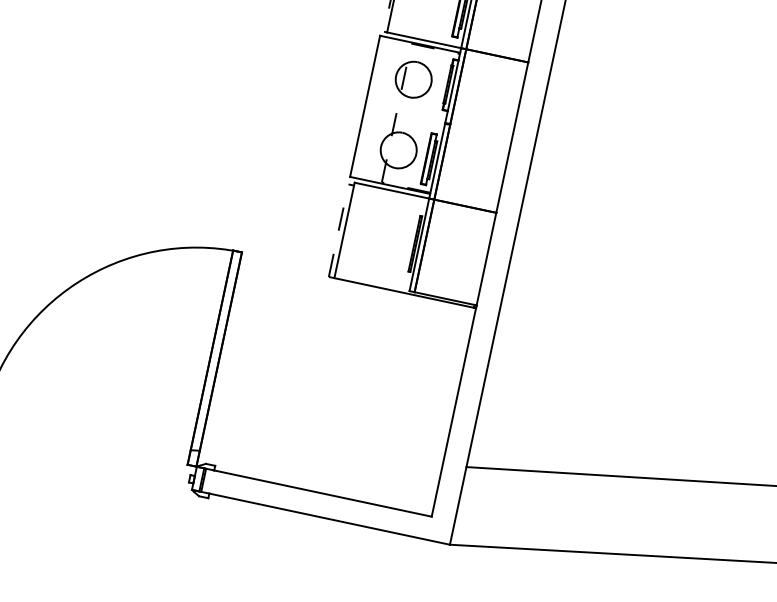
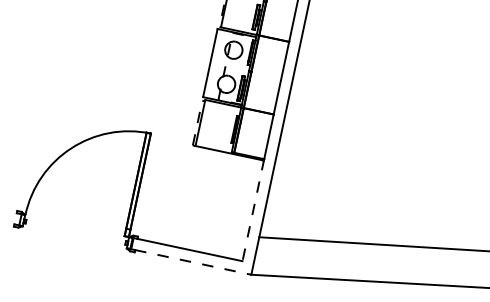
line: (454, 411) -> (253, 210), solid -> dashed
line: (330, 519) -> (193, 262), solid -> dashed

